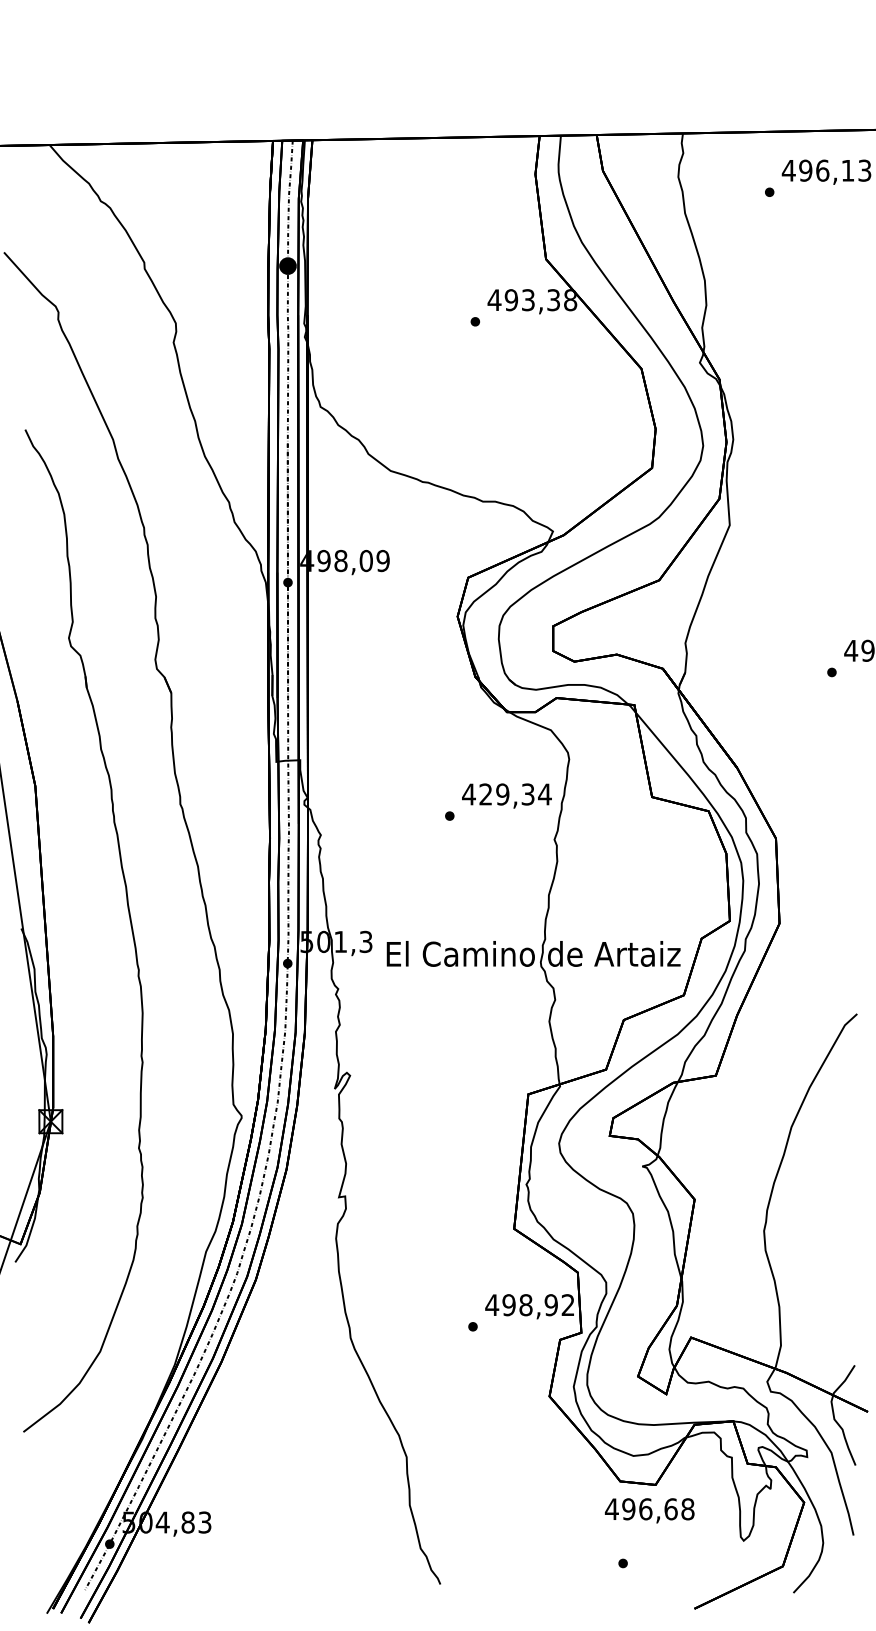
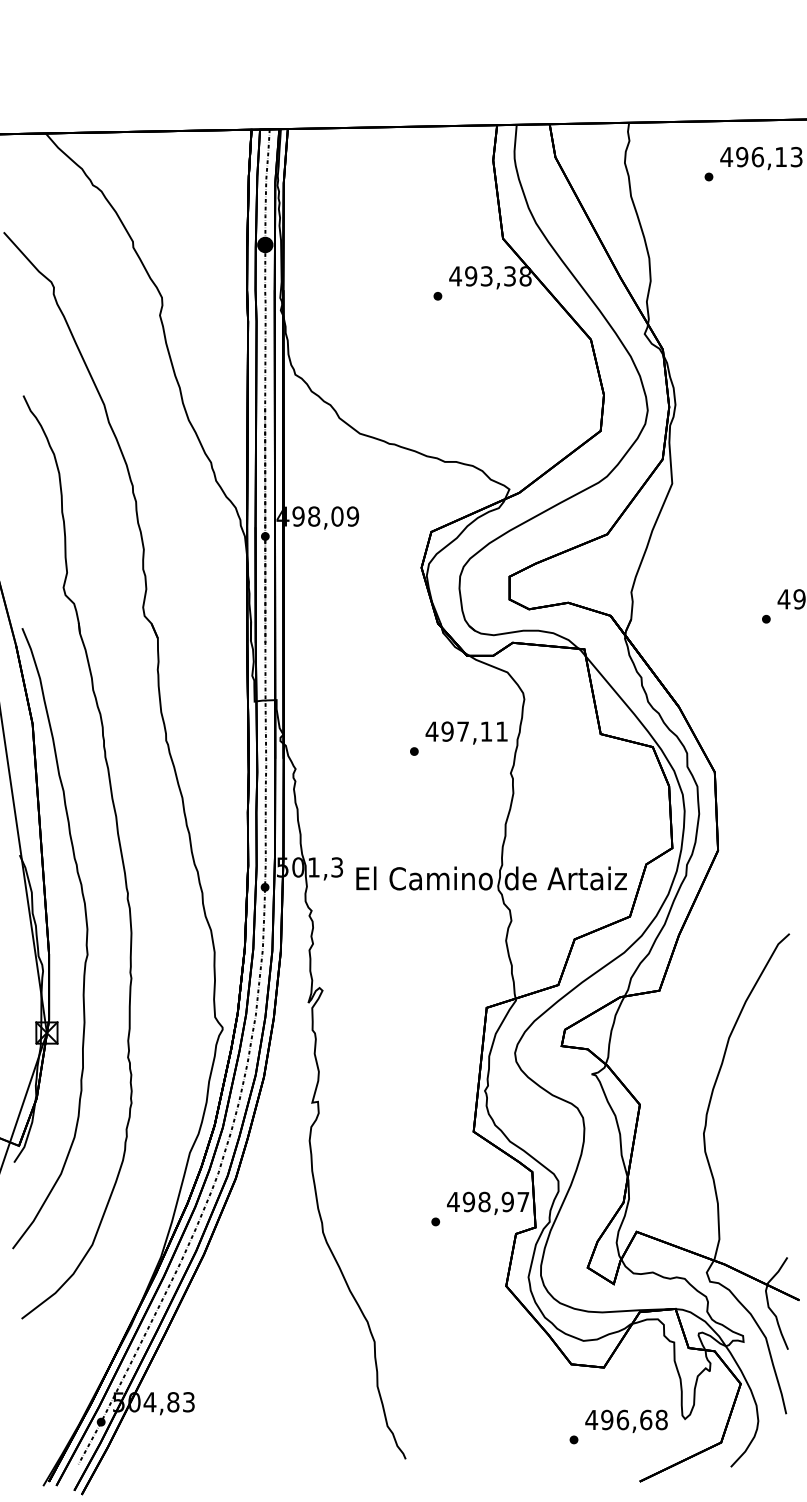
text: (515, 794) -> (474, 731), 429,34 -> 497,11
curve: (92, 1023) -> (85, 942), added
text: (568, 1304) -> (523, 1201), 498,92 -> 498,97
text: (649, 1509) -> (626, 1420), moved

